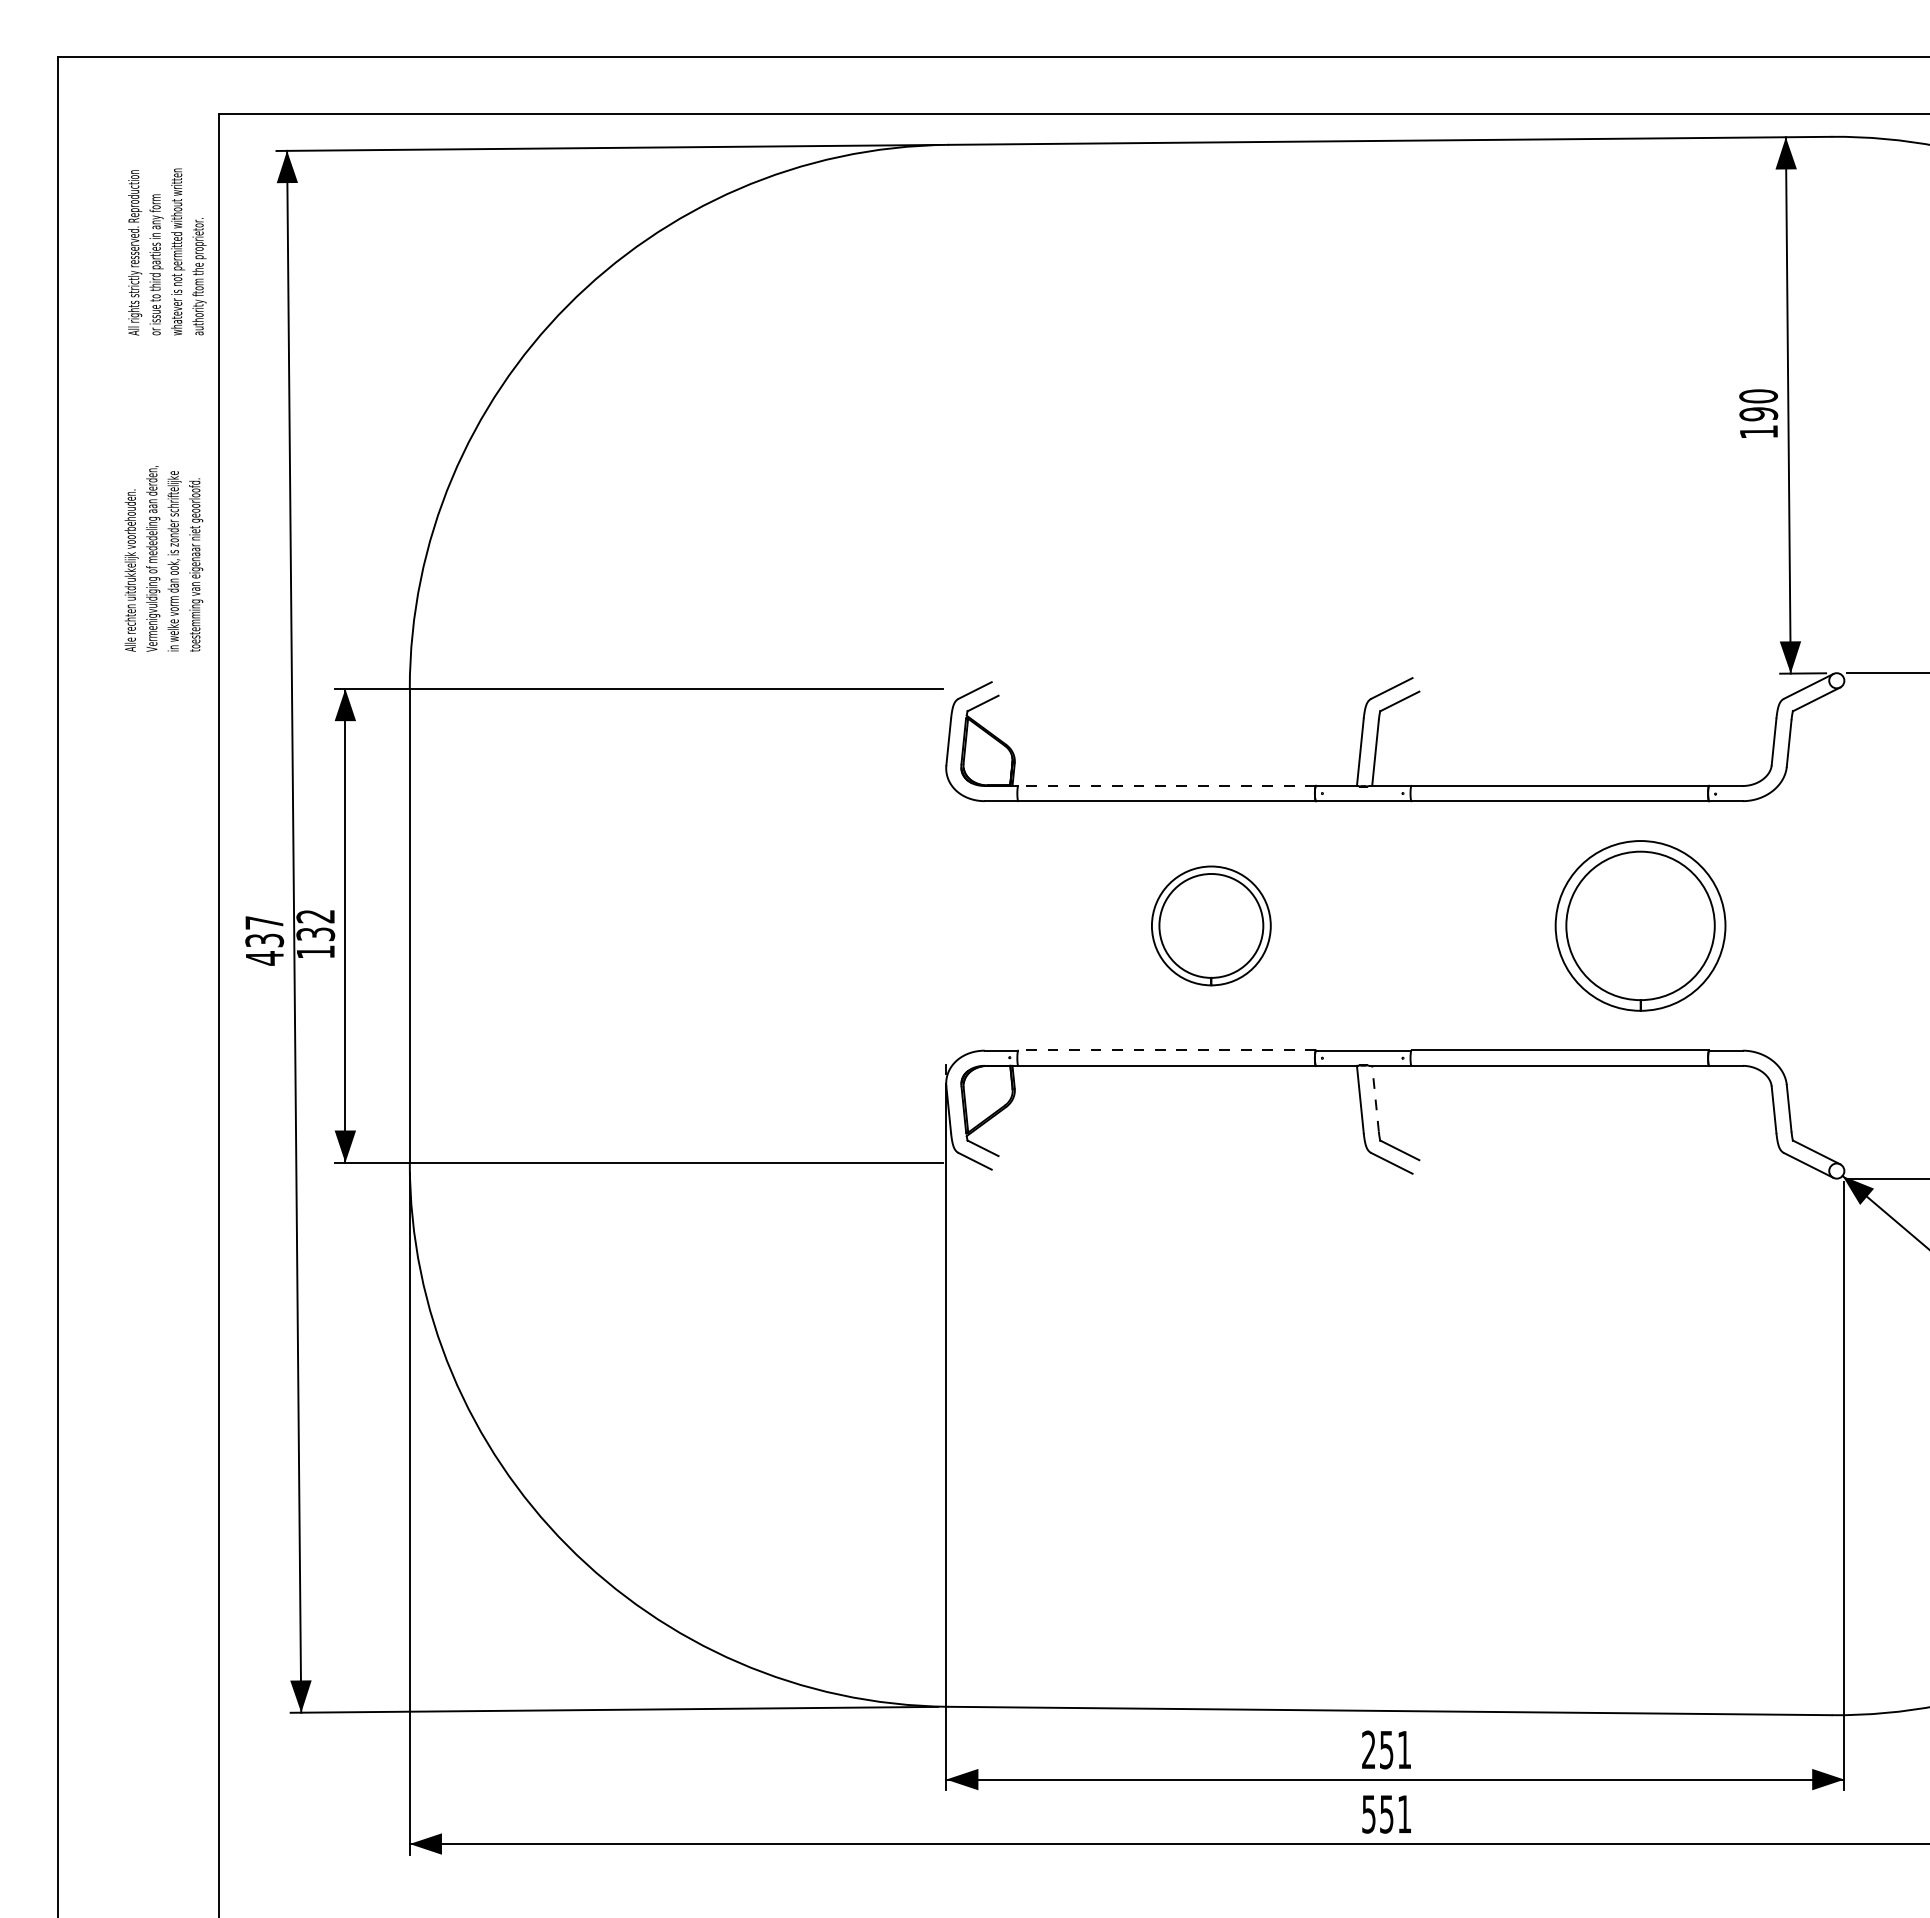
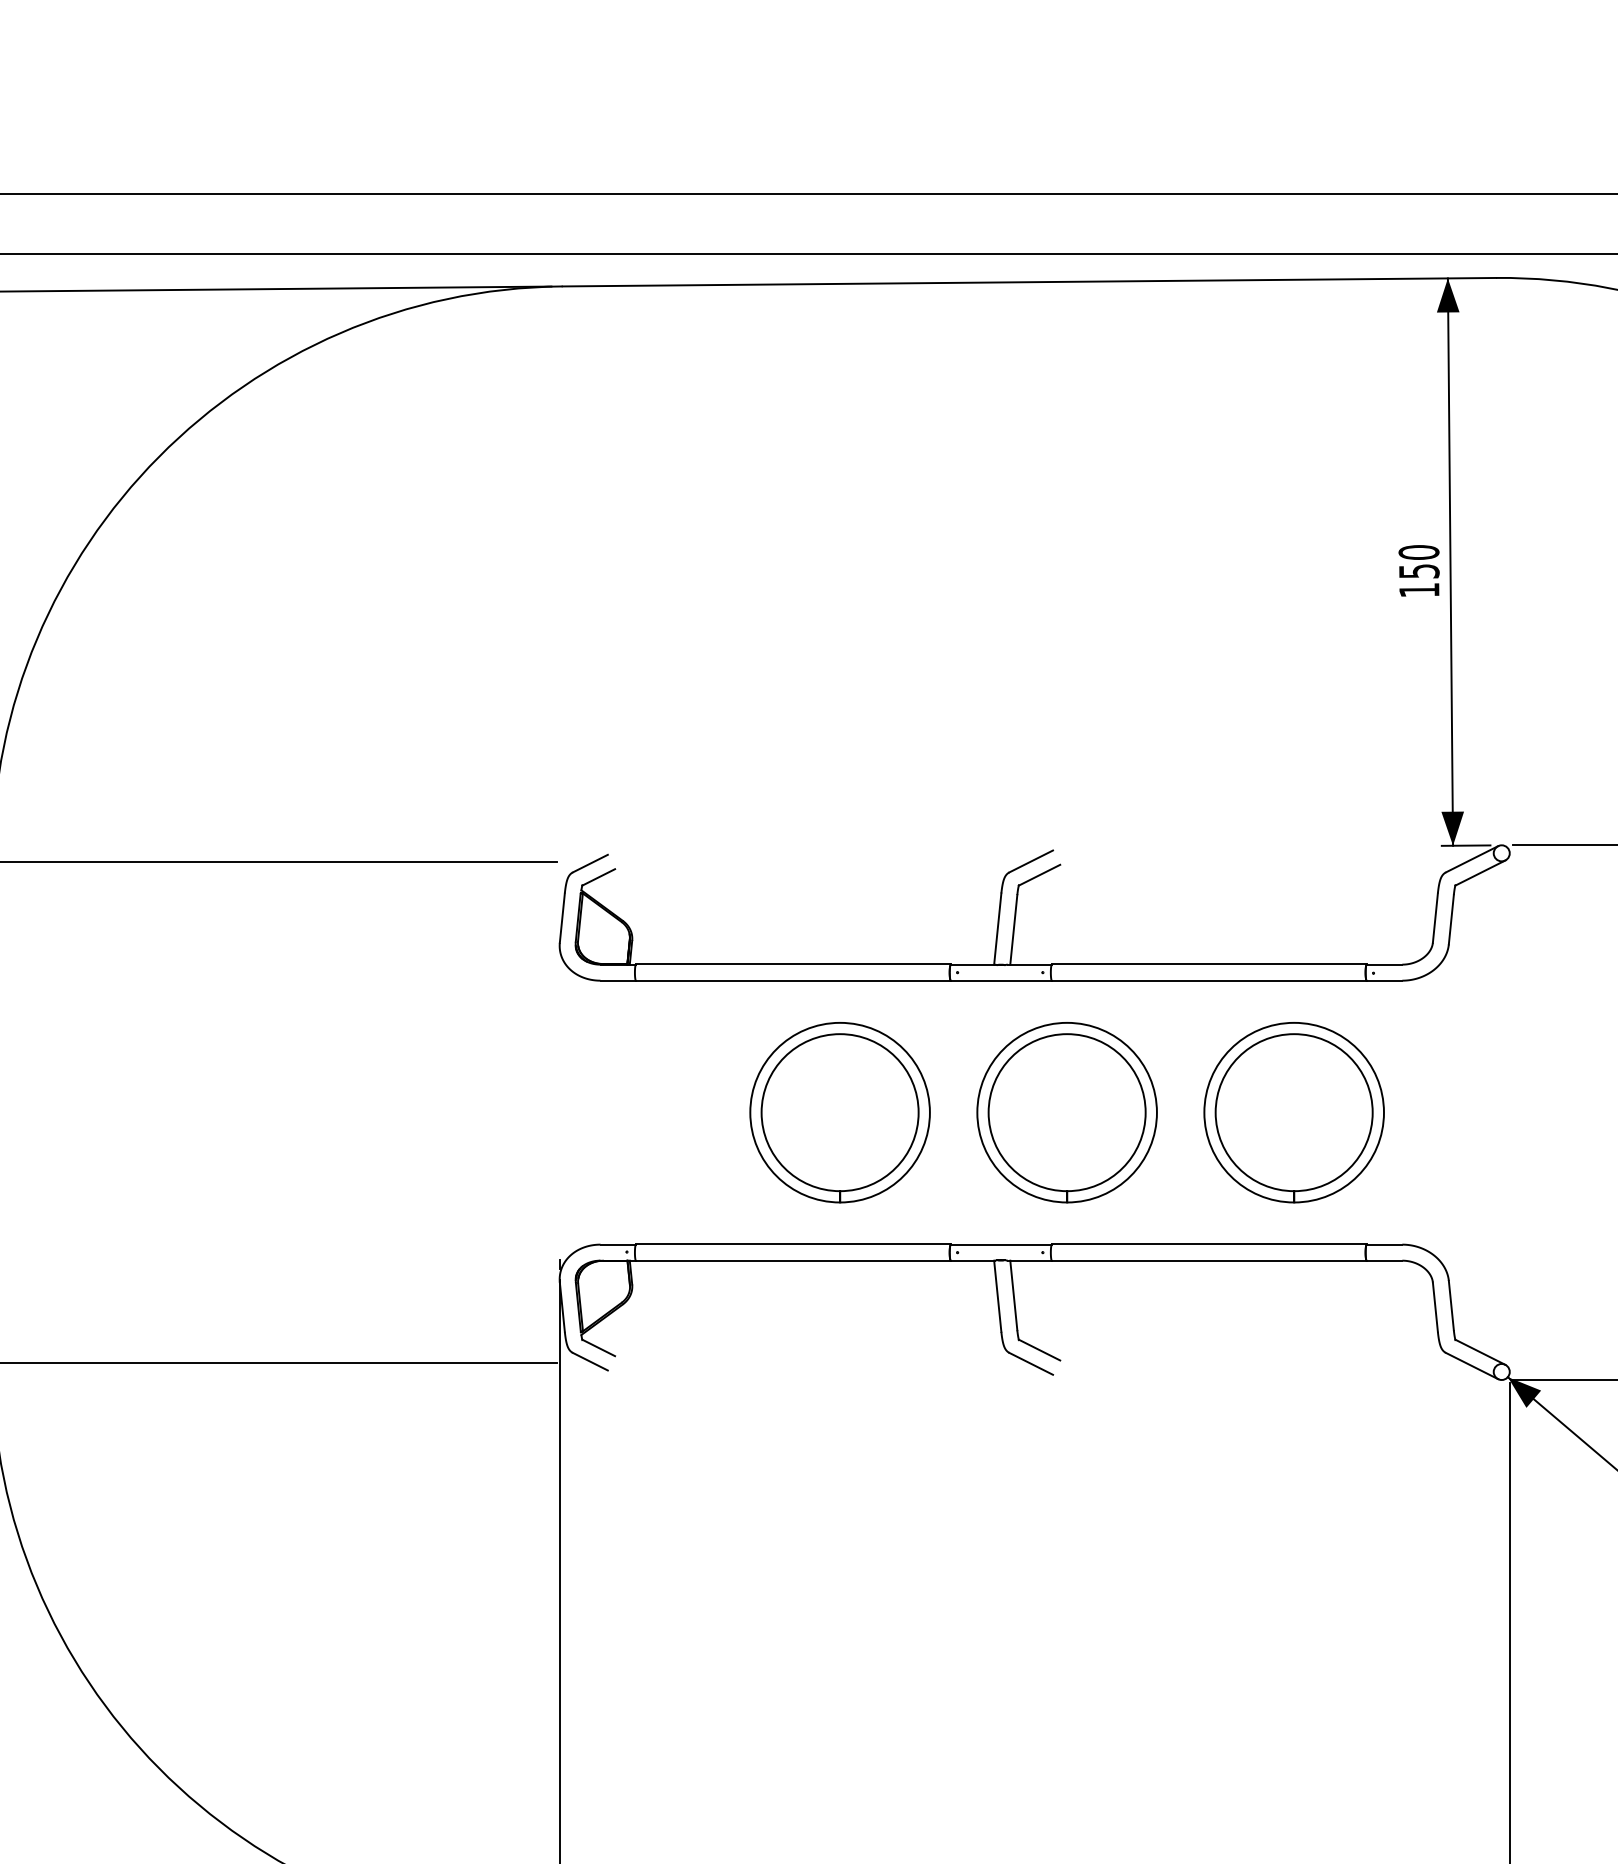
text: (1758, 414) -> (1418, 571), 190 -> 150
line: (1167, 785) -> (793, 964), dashed -> solid
part: (1211, 925) -> (840, 1112), size x1.43
part: (1425, 925) -> (1066, 1112), added
line: (1167, 1050) -> (793, 1244), dashed -> solid
line: (1375, 1098) -> (1013, 1295), dashed -> solid

